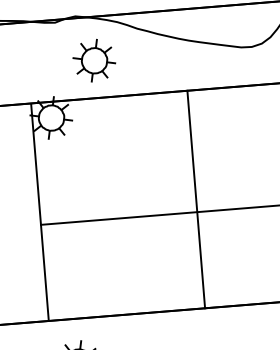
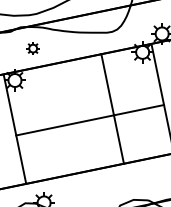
part: (93, 60) -> (32, 48), size x0.6
line: (196, 198) -> (112, 108), moved

